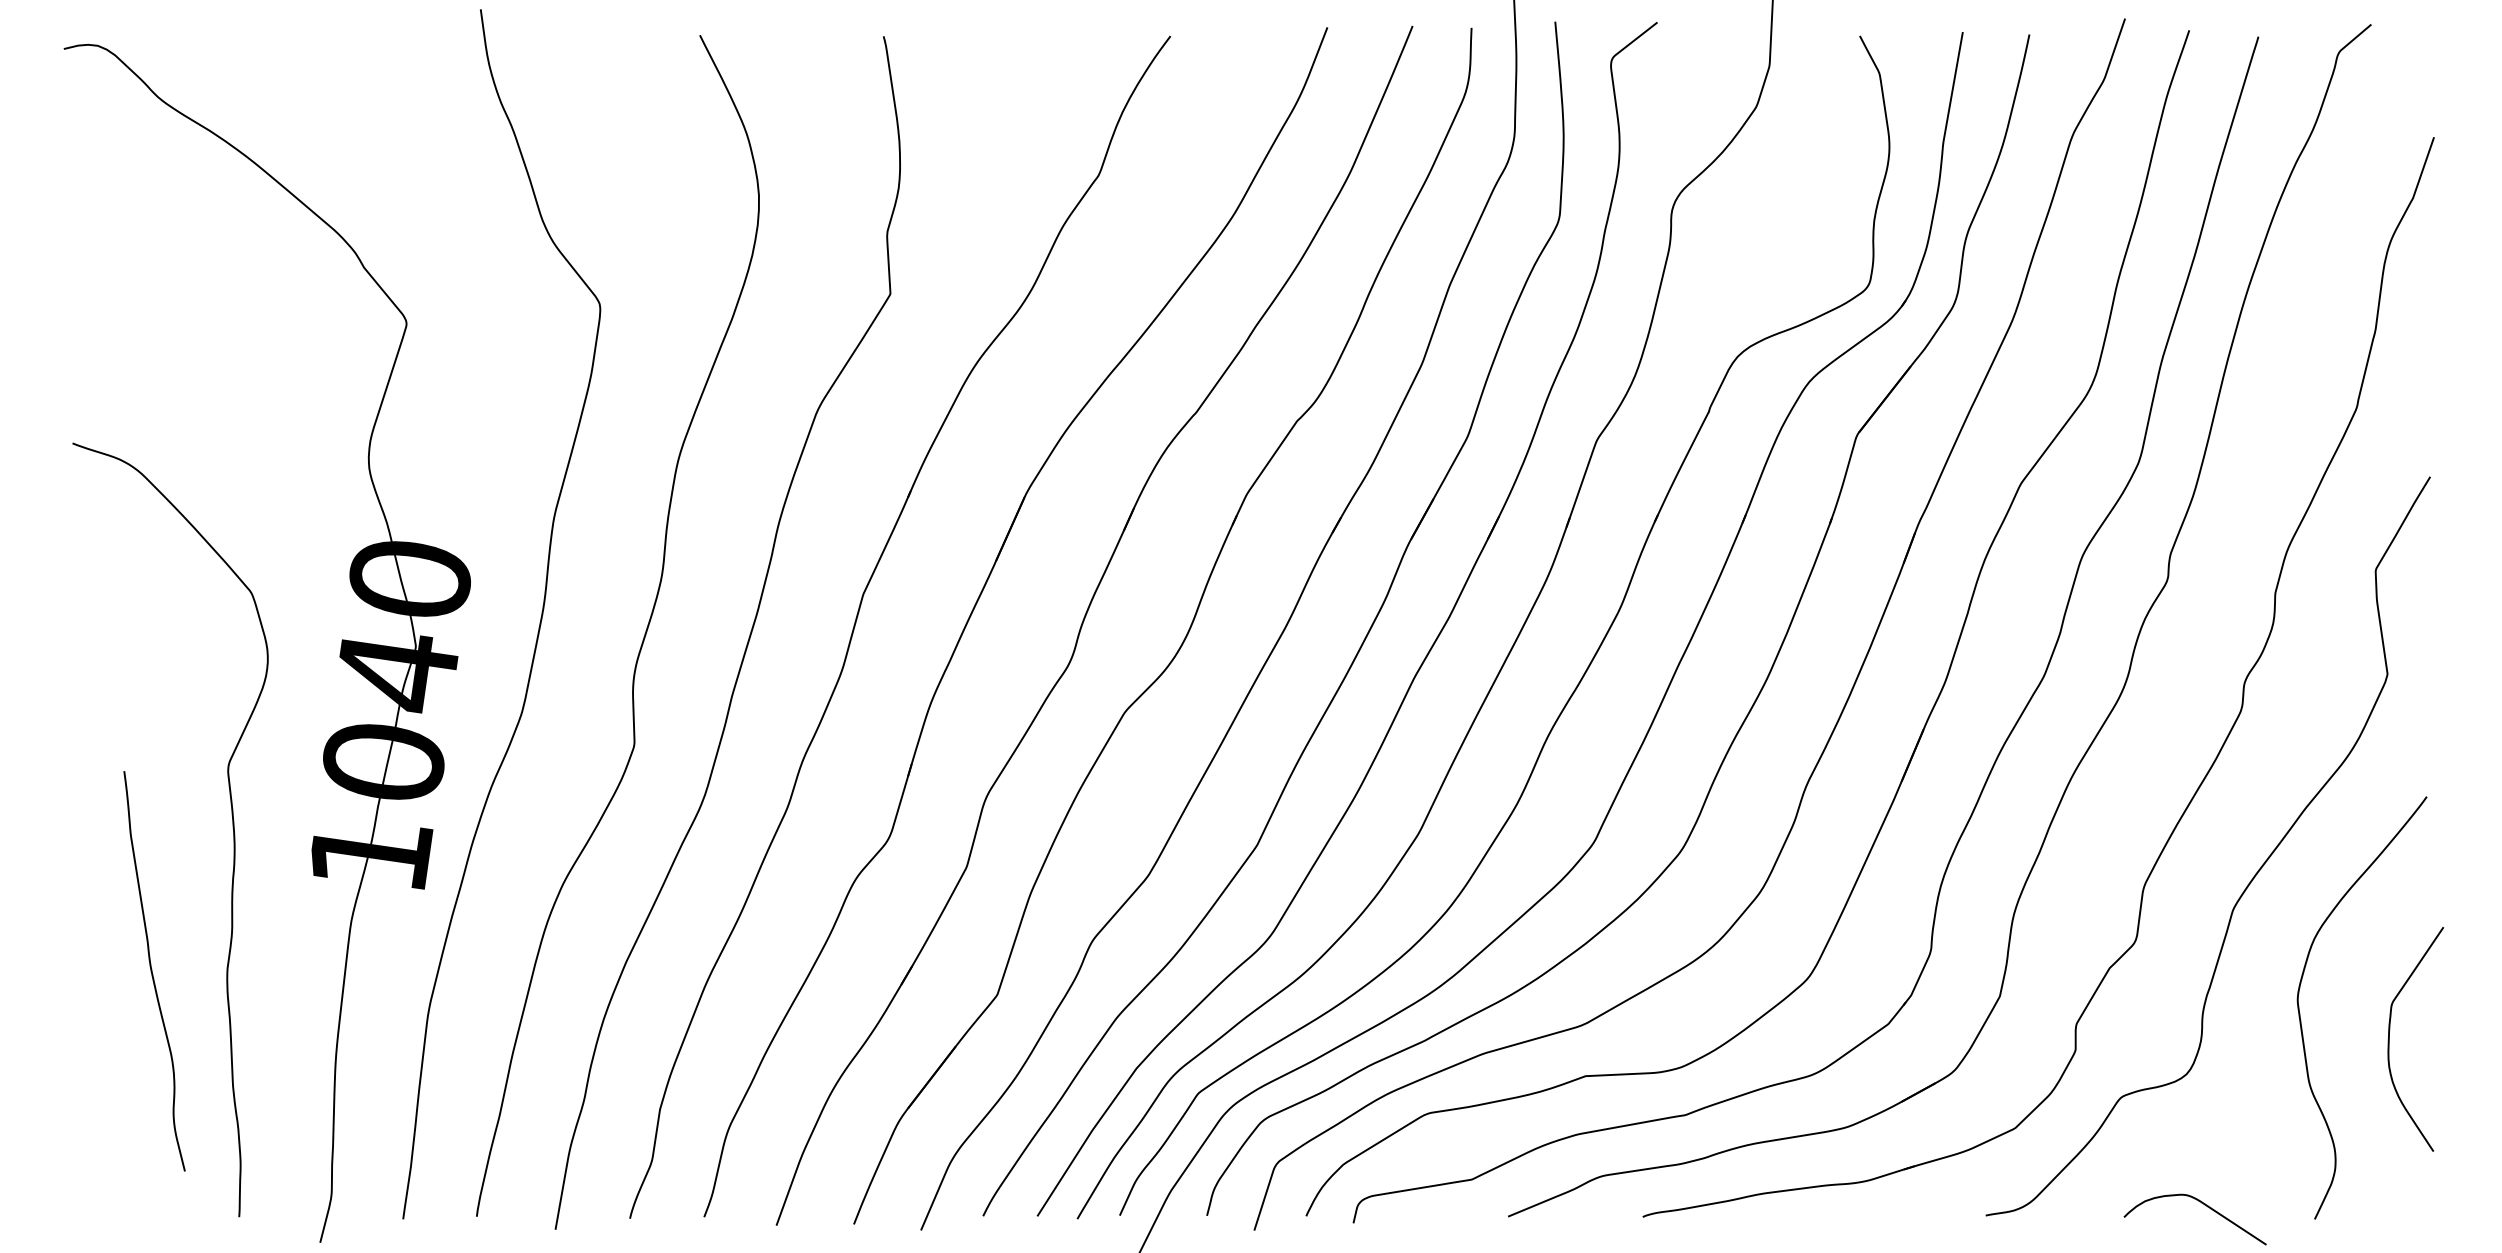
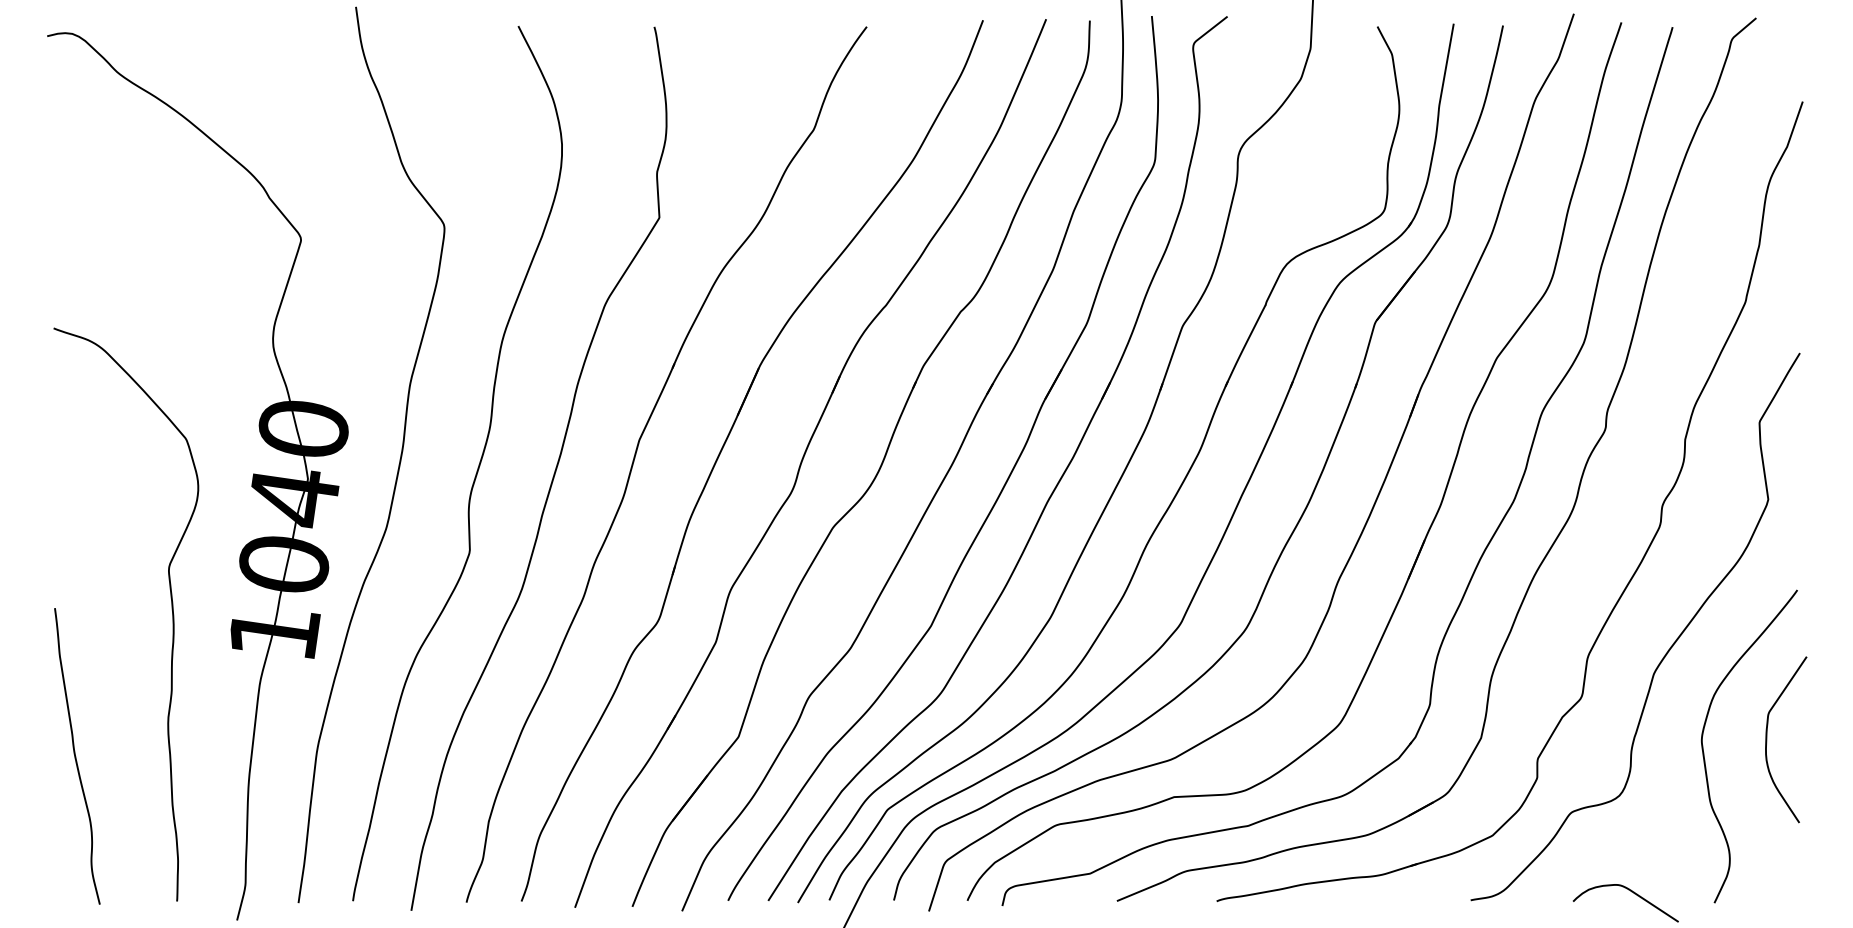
curve: (153, 971) -> (76, 756), moved
curve: (2390, 1038) -> (1767, 739), moved

